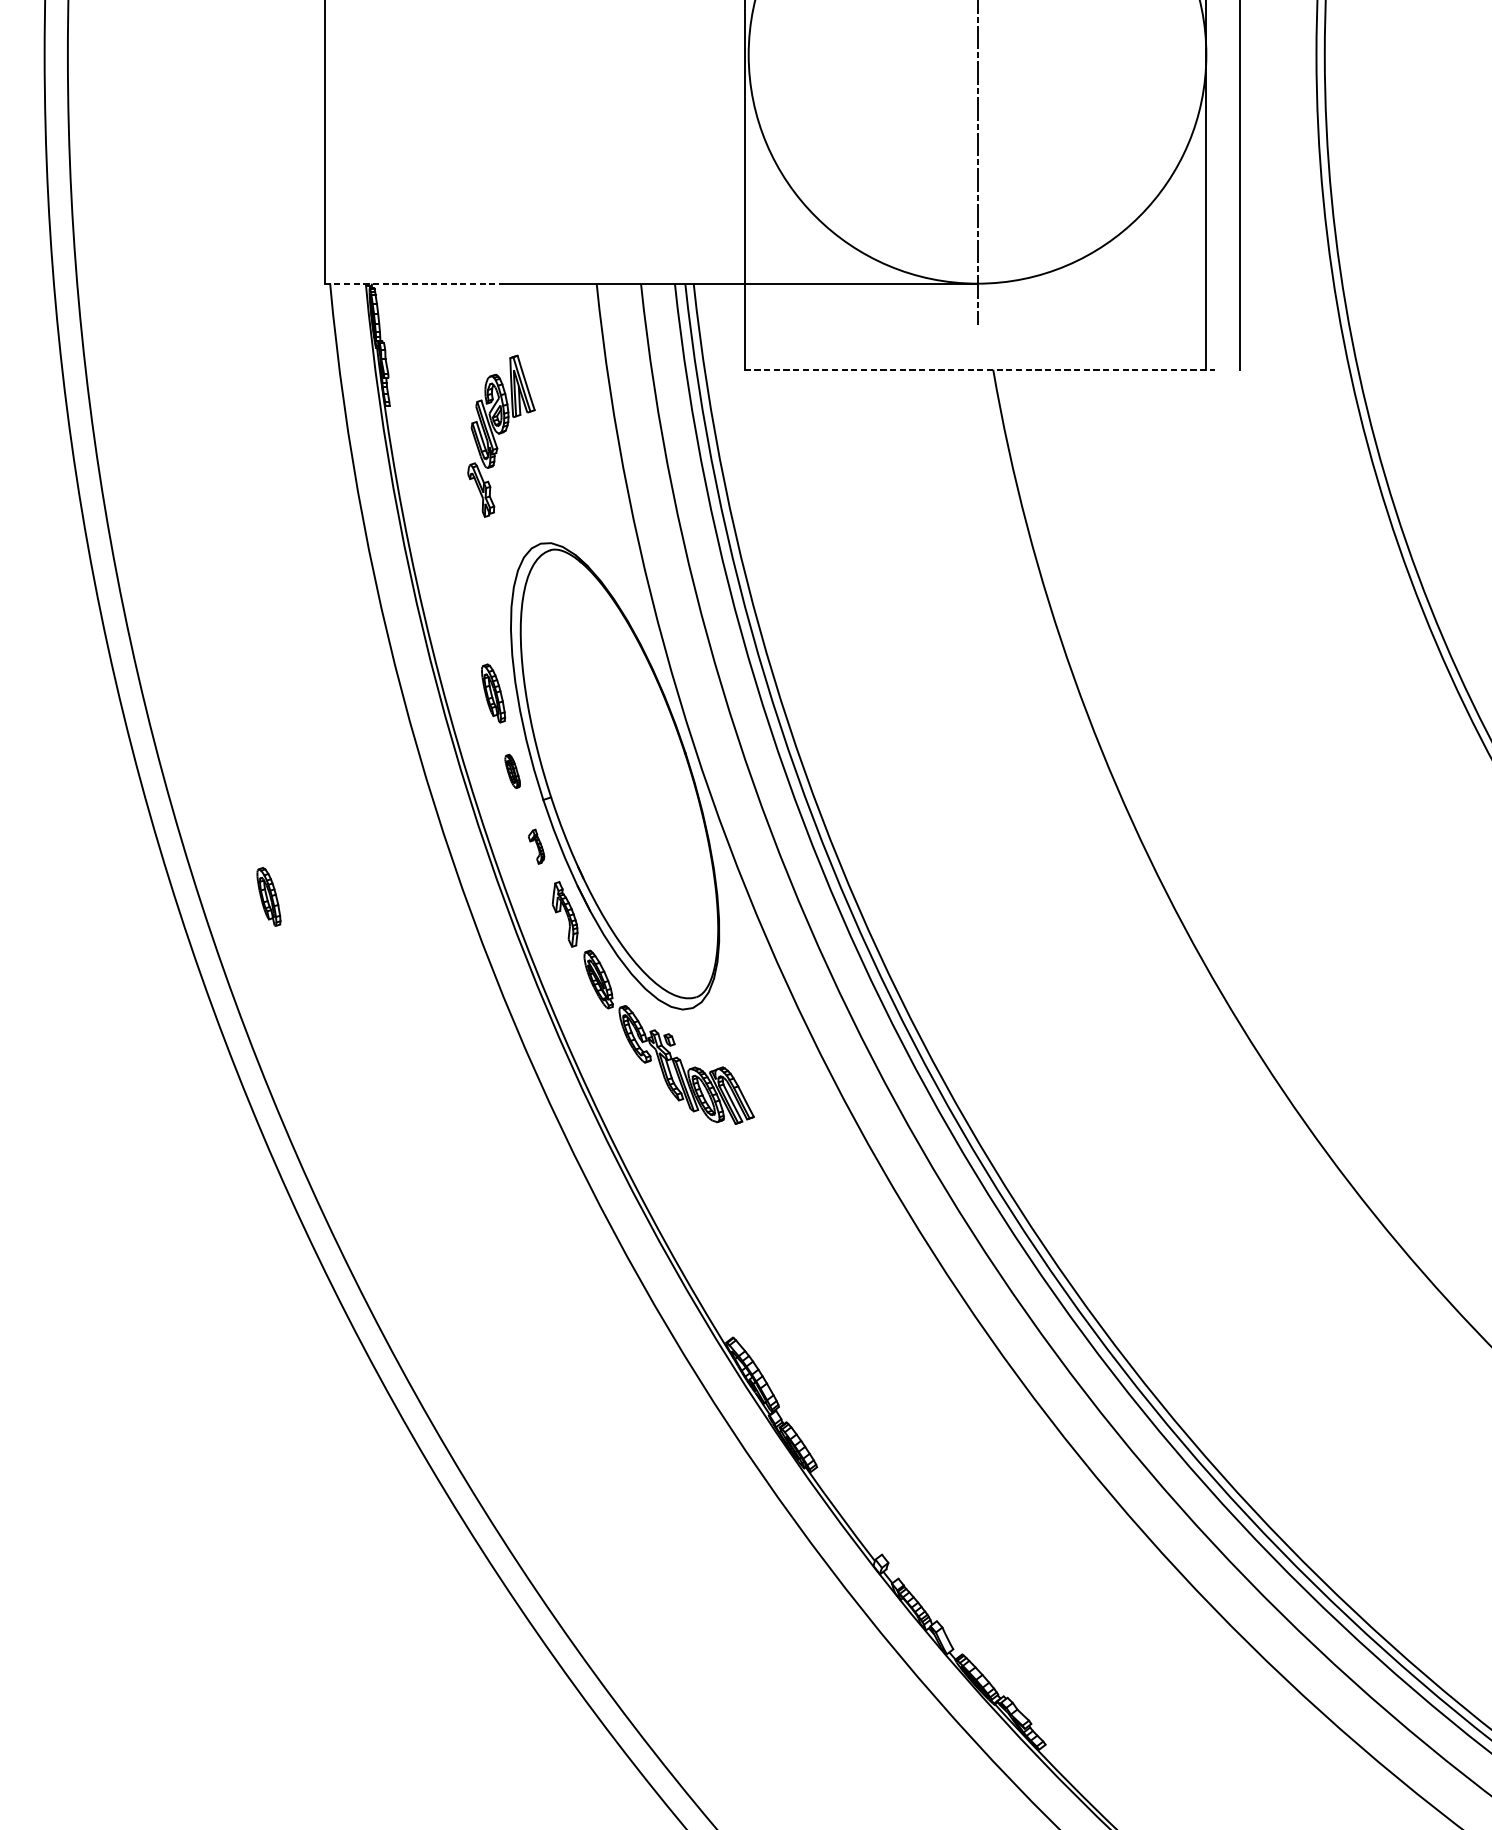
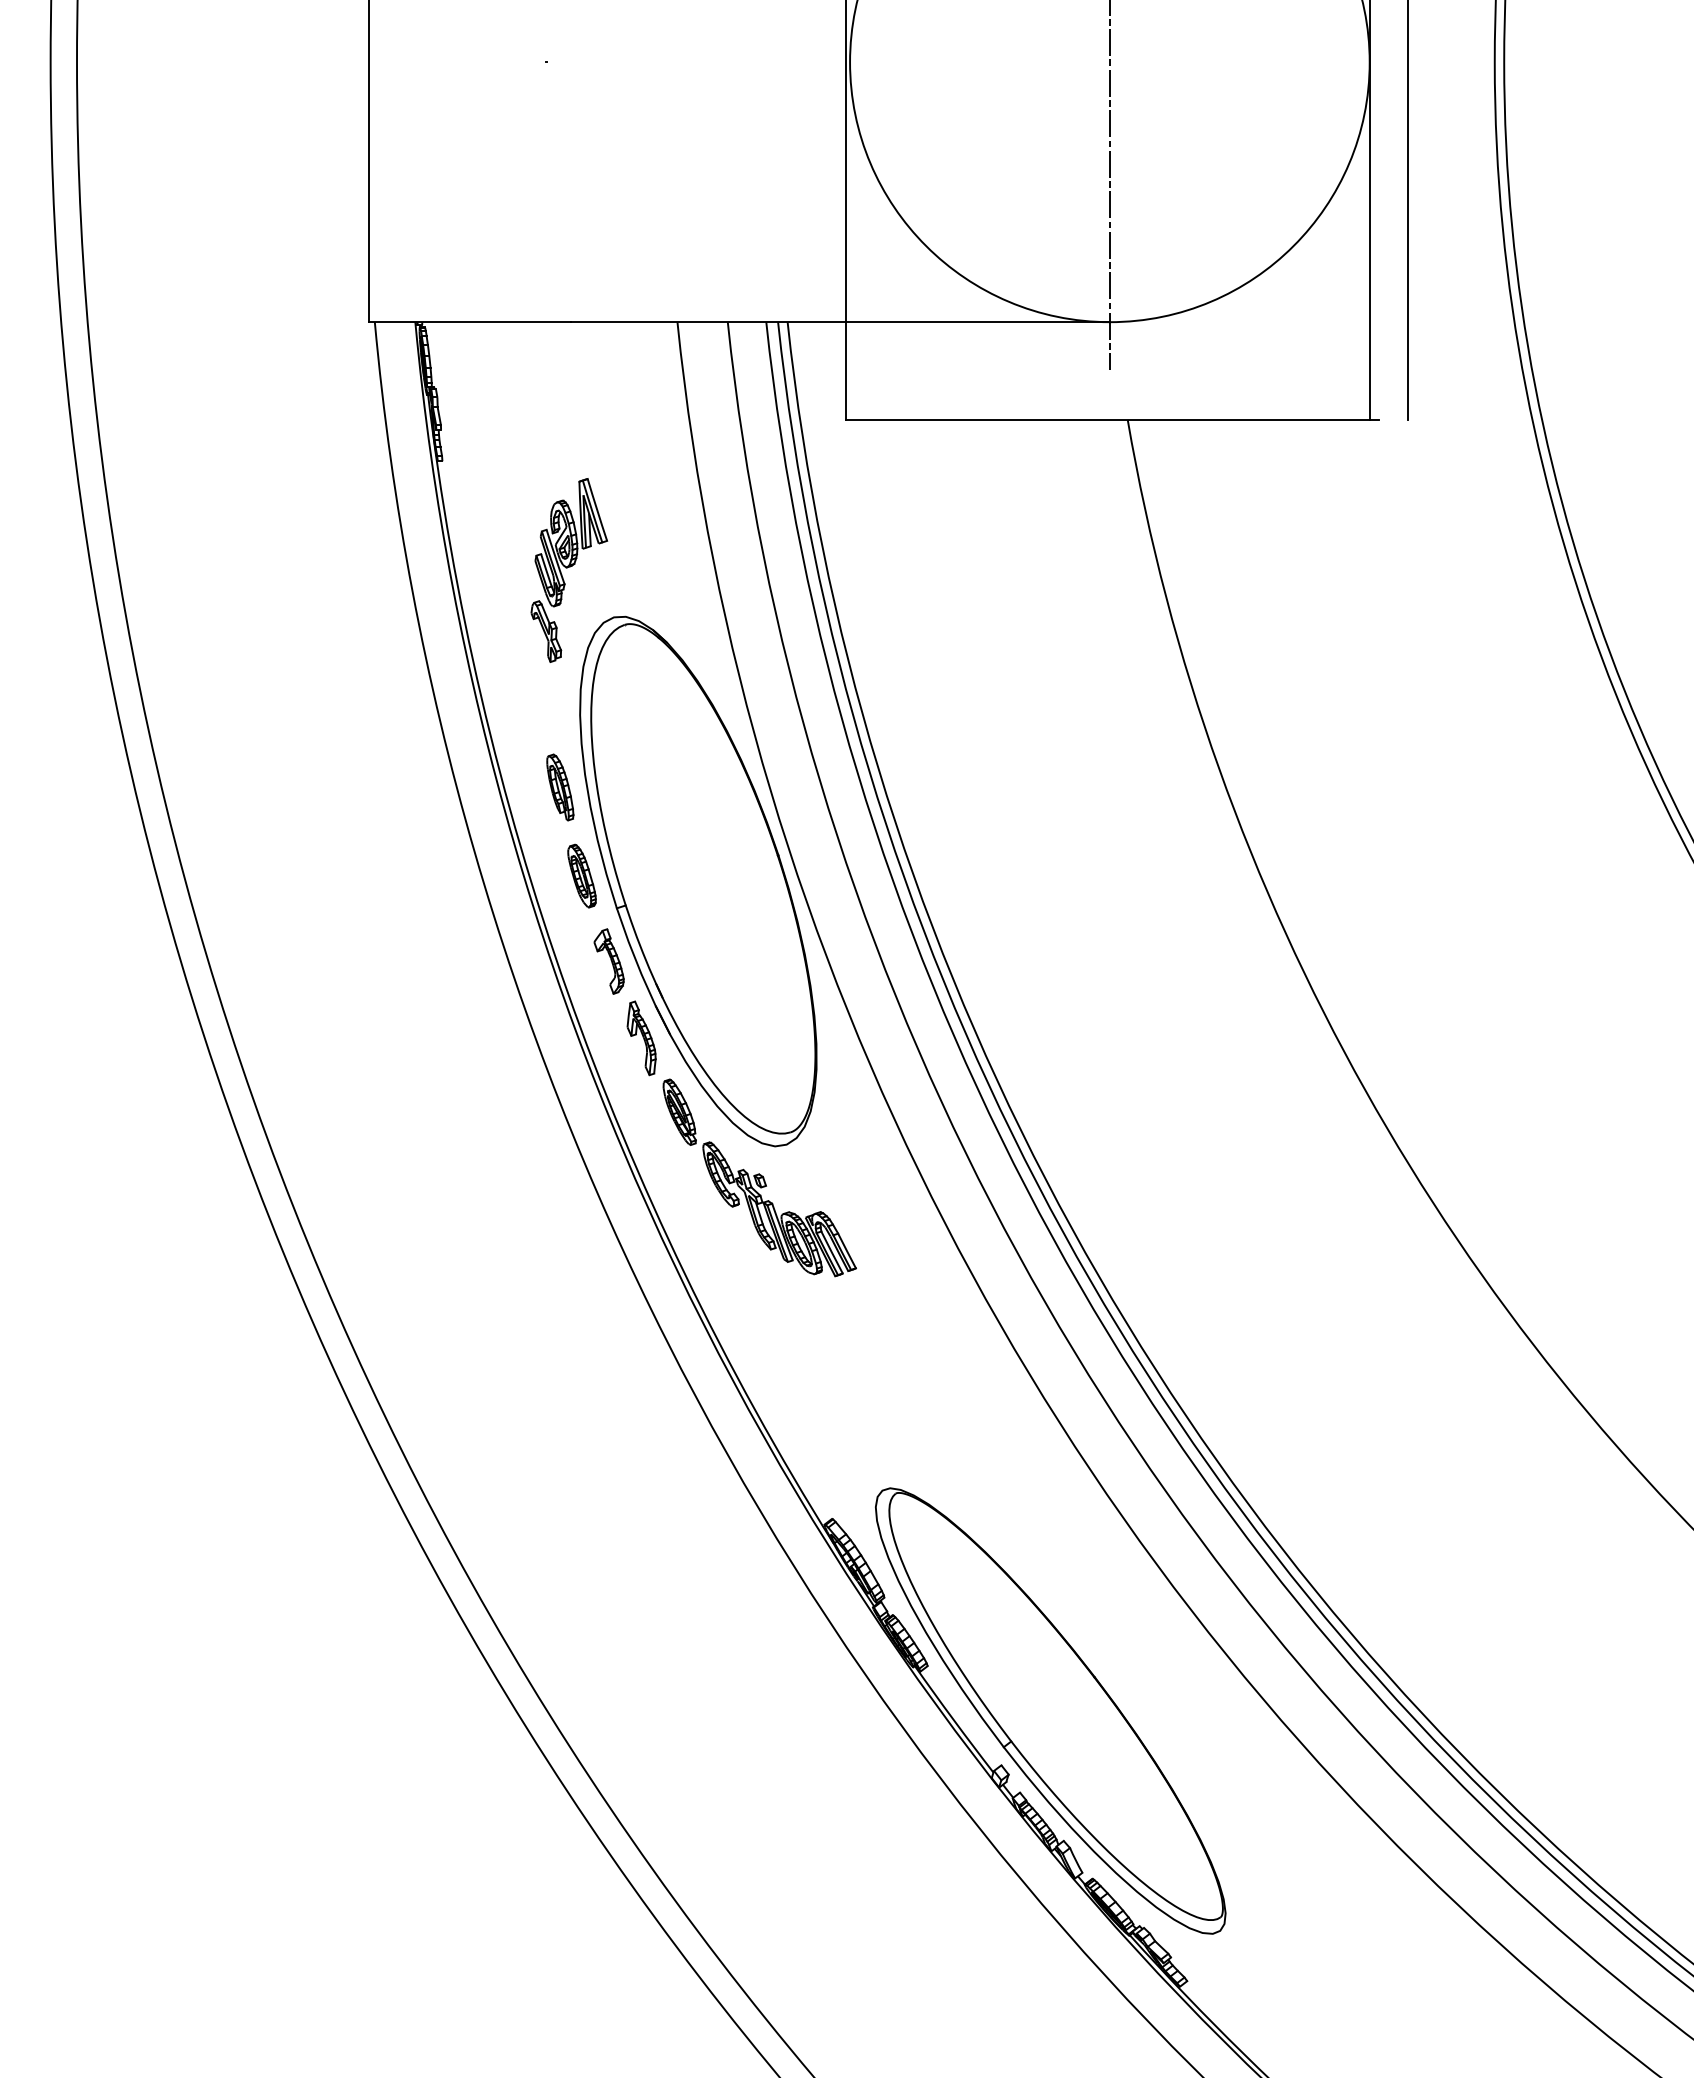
line: (414, 283) -> (470, 322), dashed -> solid
line: (979, 369) -> (1112, 419), dashed -> solid
part: (501, 436) -> (569, 570), moved
part: (512, 771) -> (581, 875), size x1.67
part: (535, 846) -> (608, 961), size x1.67
part: (269, 896) -> (305, 1018), removed
part: (925, 1506) -> (1050, 1710), added

